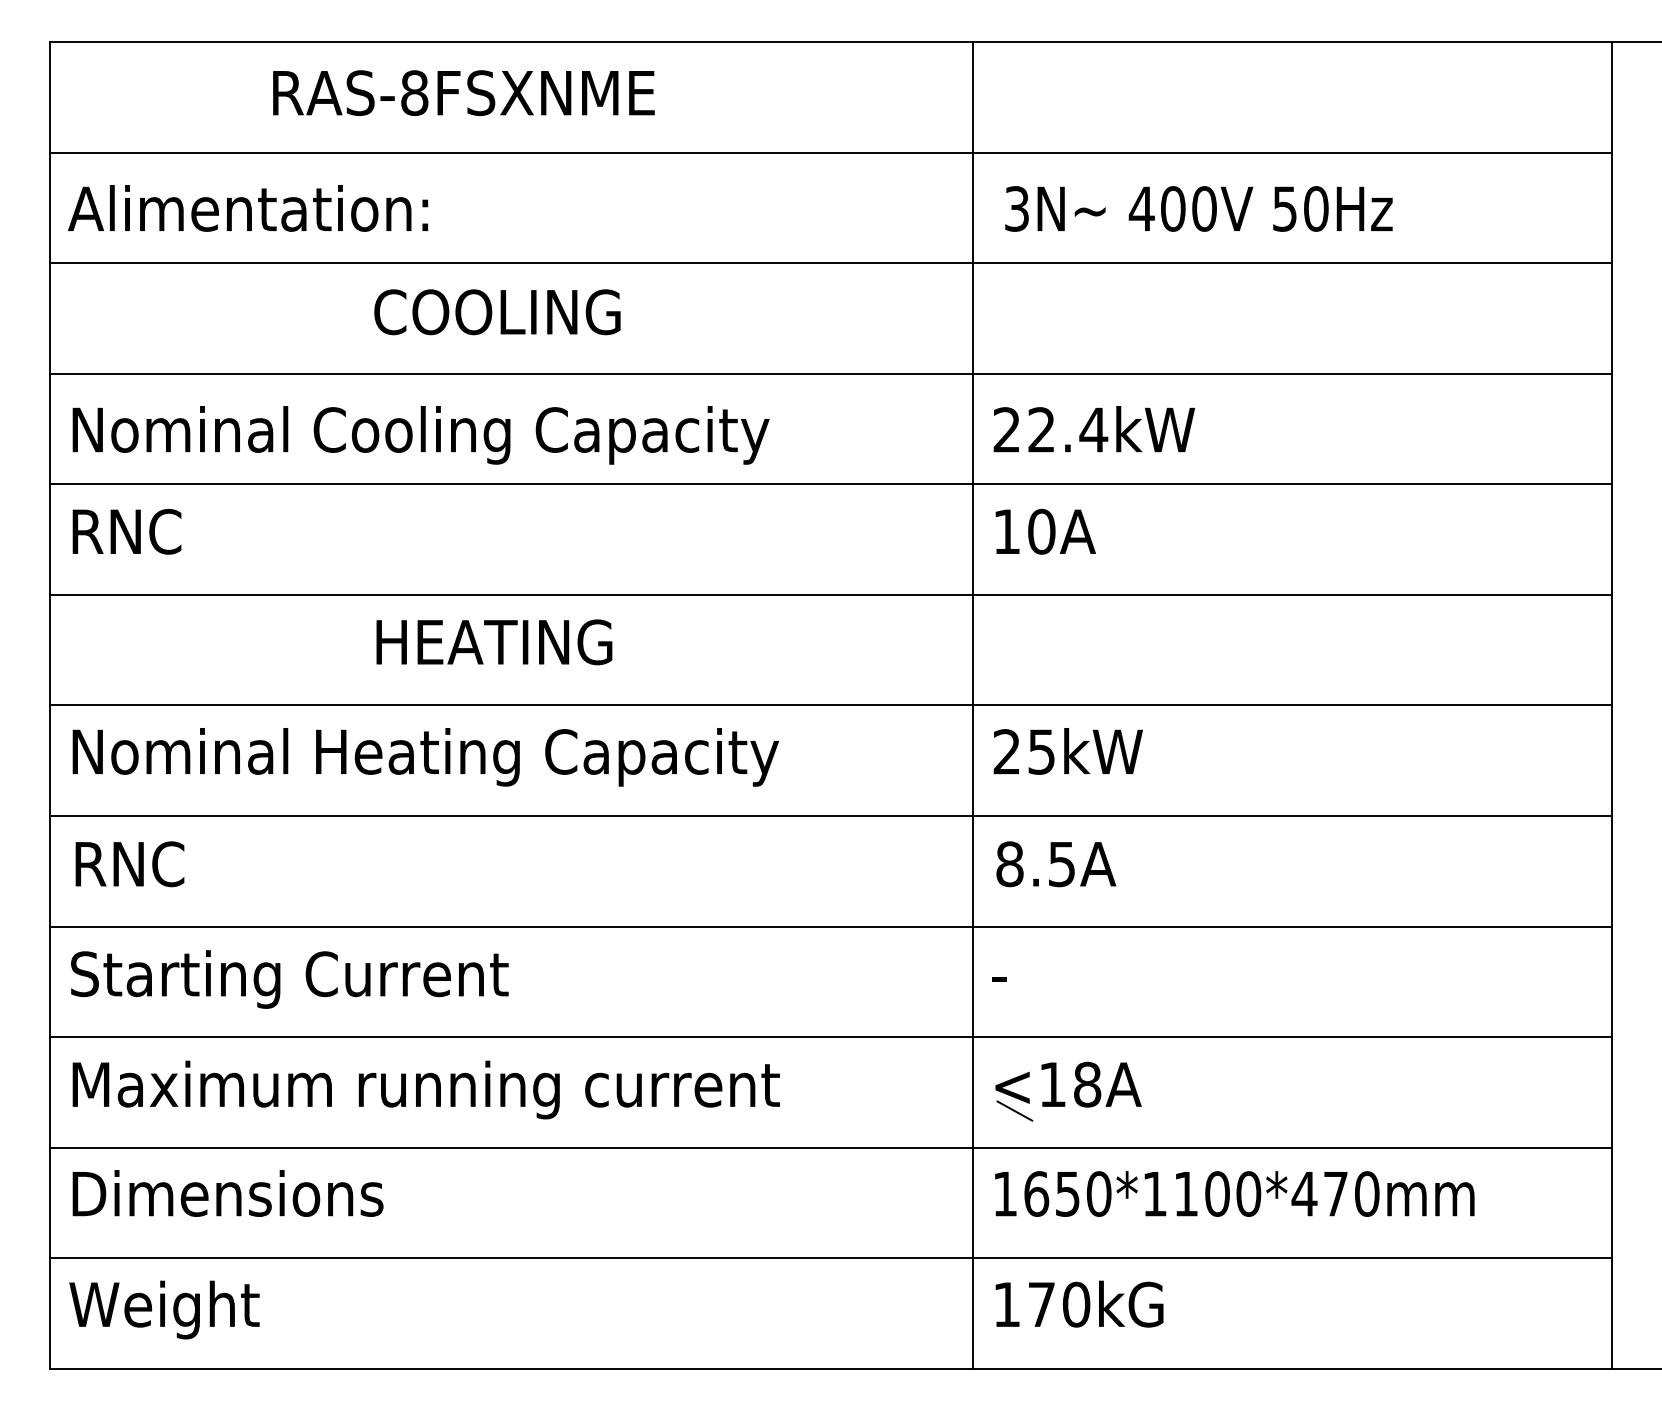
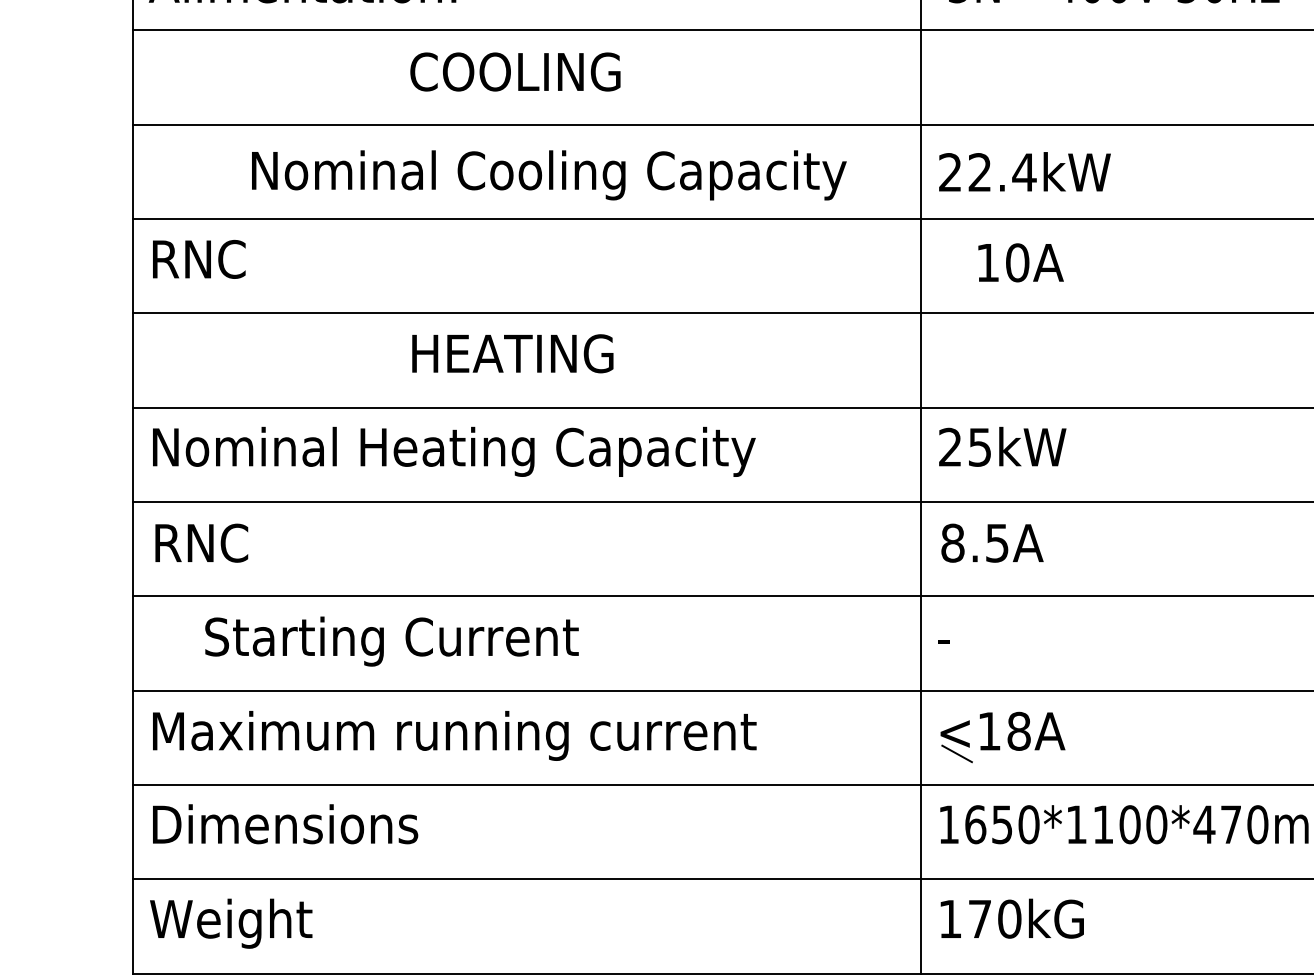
text: (420, 435) -> (548, 175), moved
text: (1045, 531) -> (1020, 262), moved
text: (289, 979) -> (391, 641), moved

